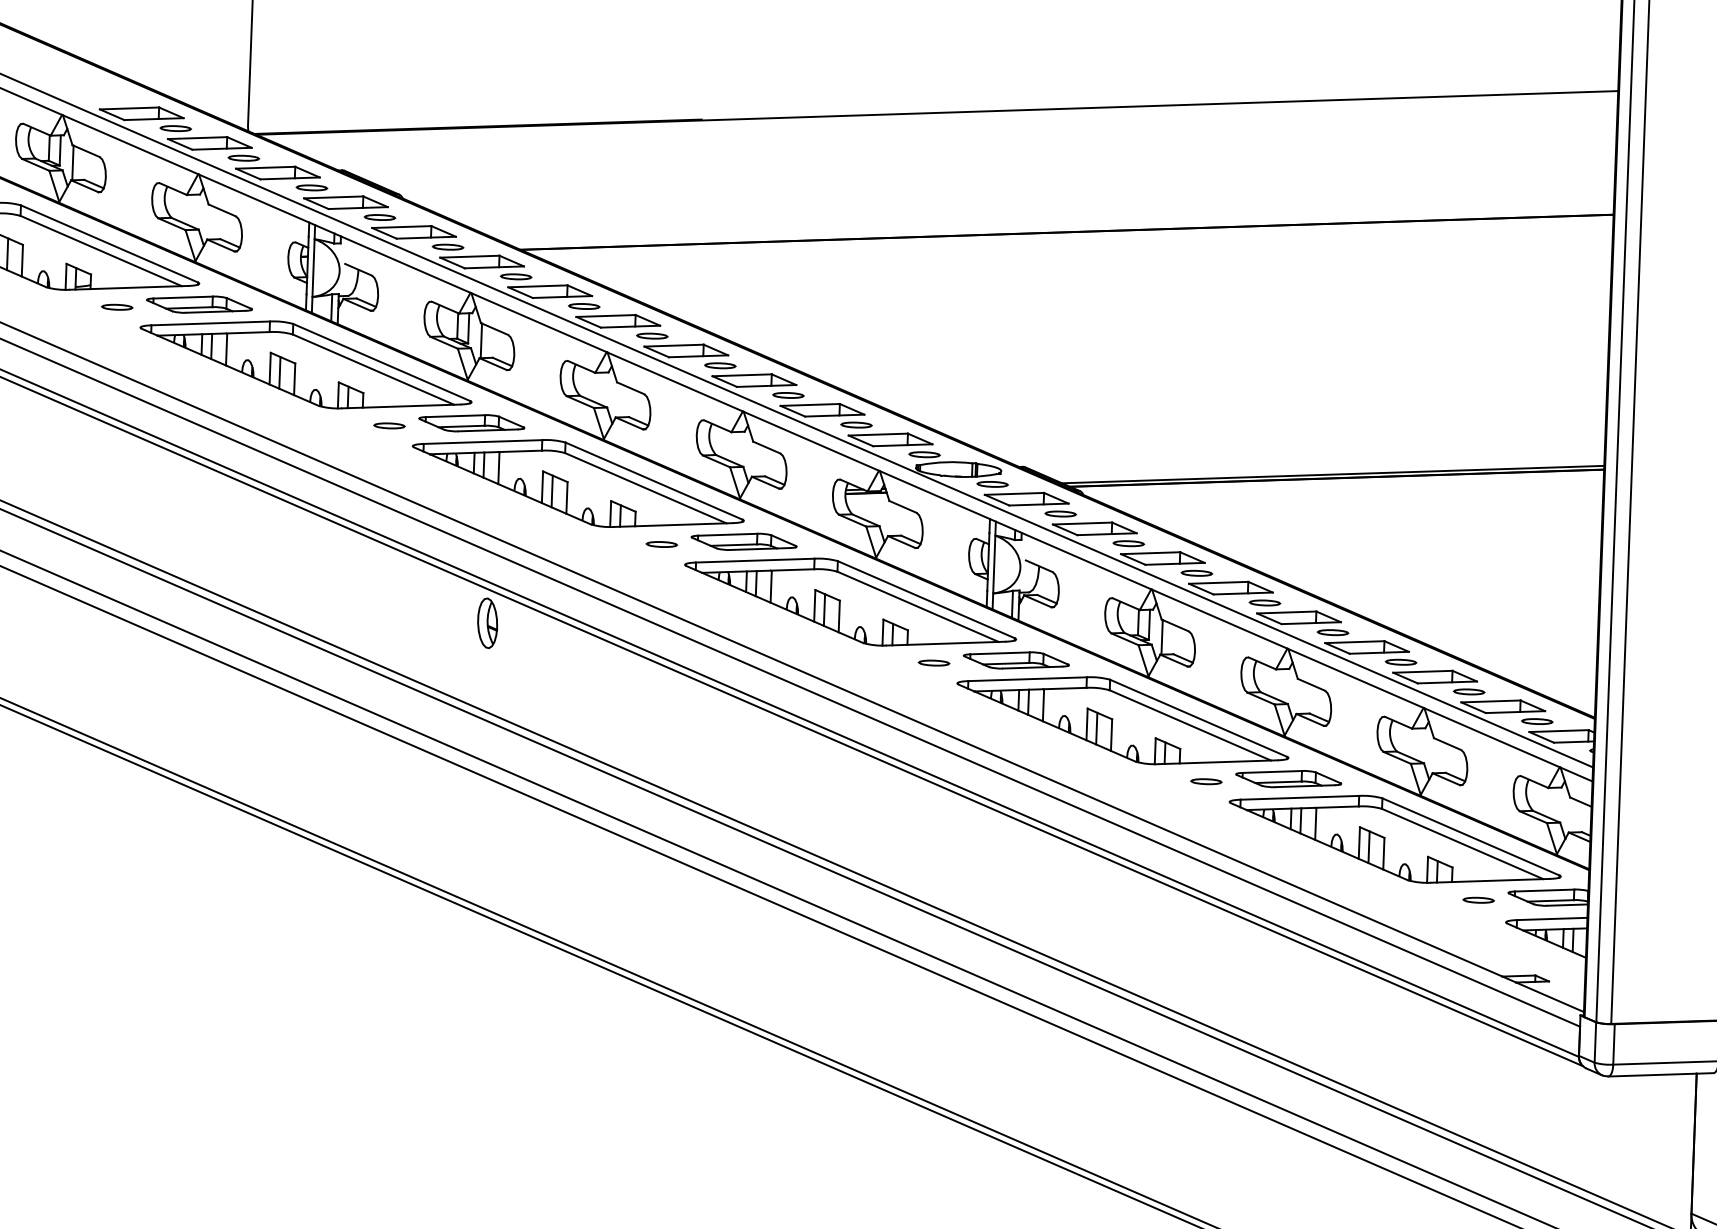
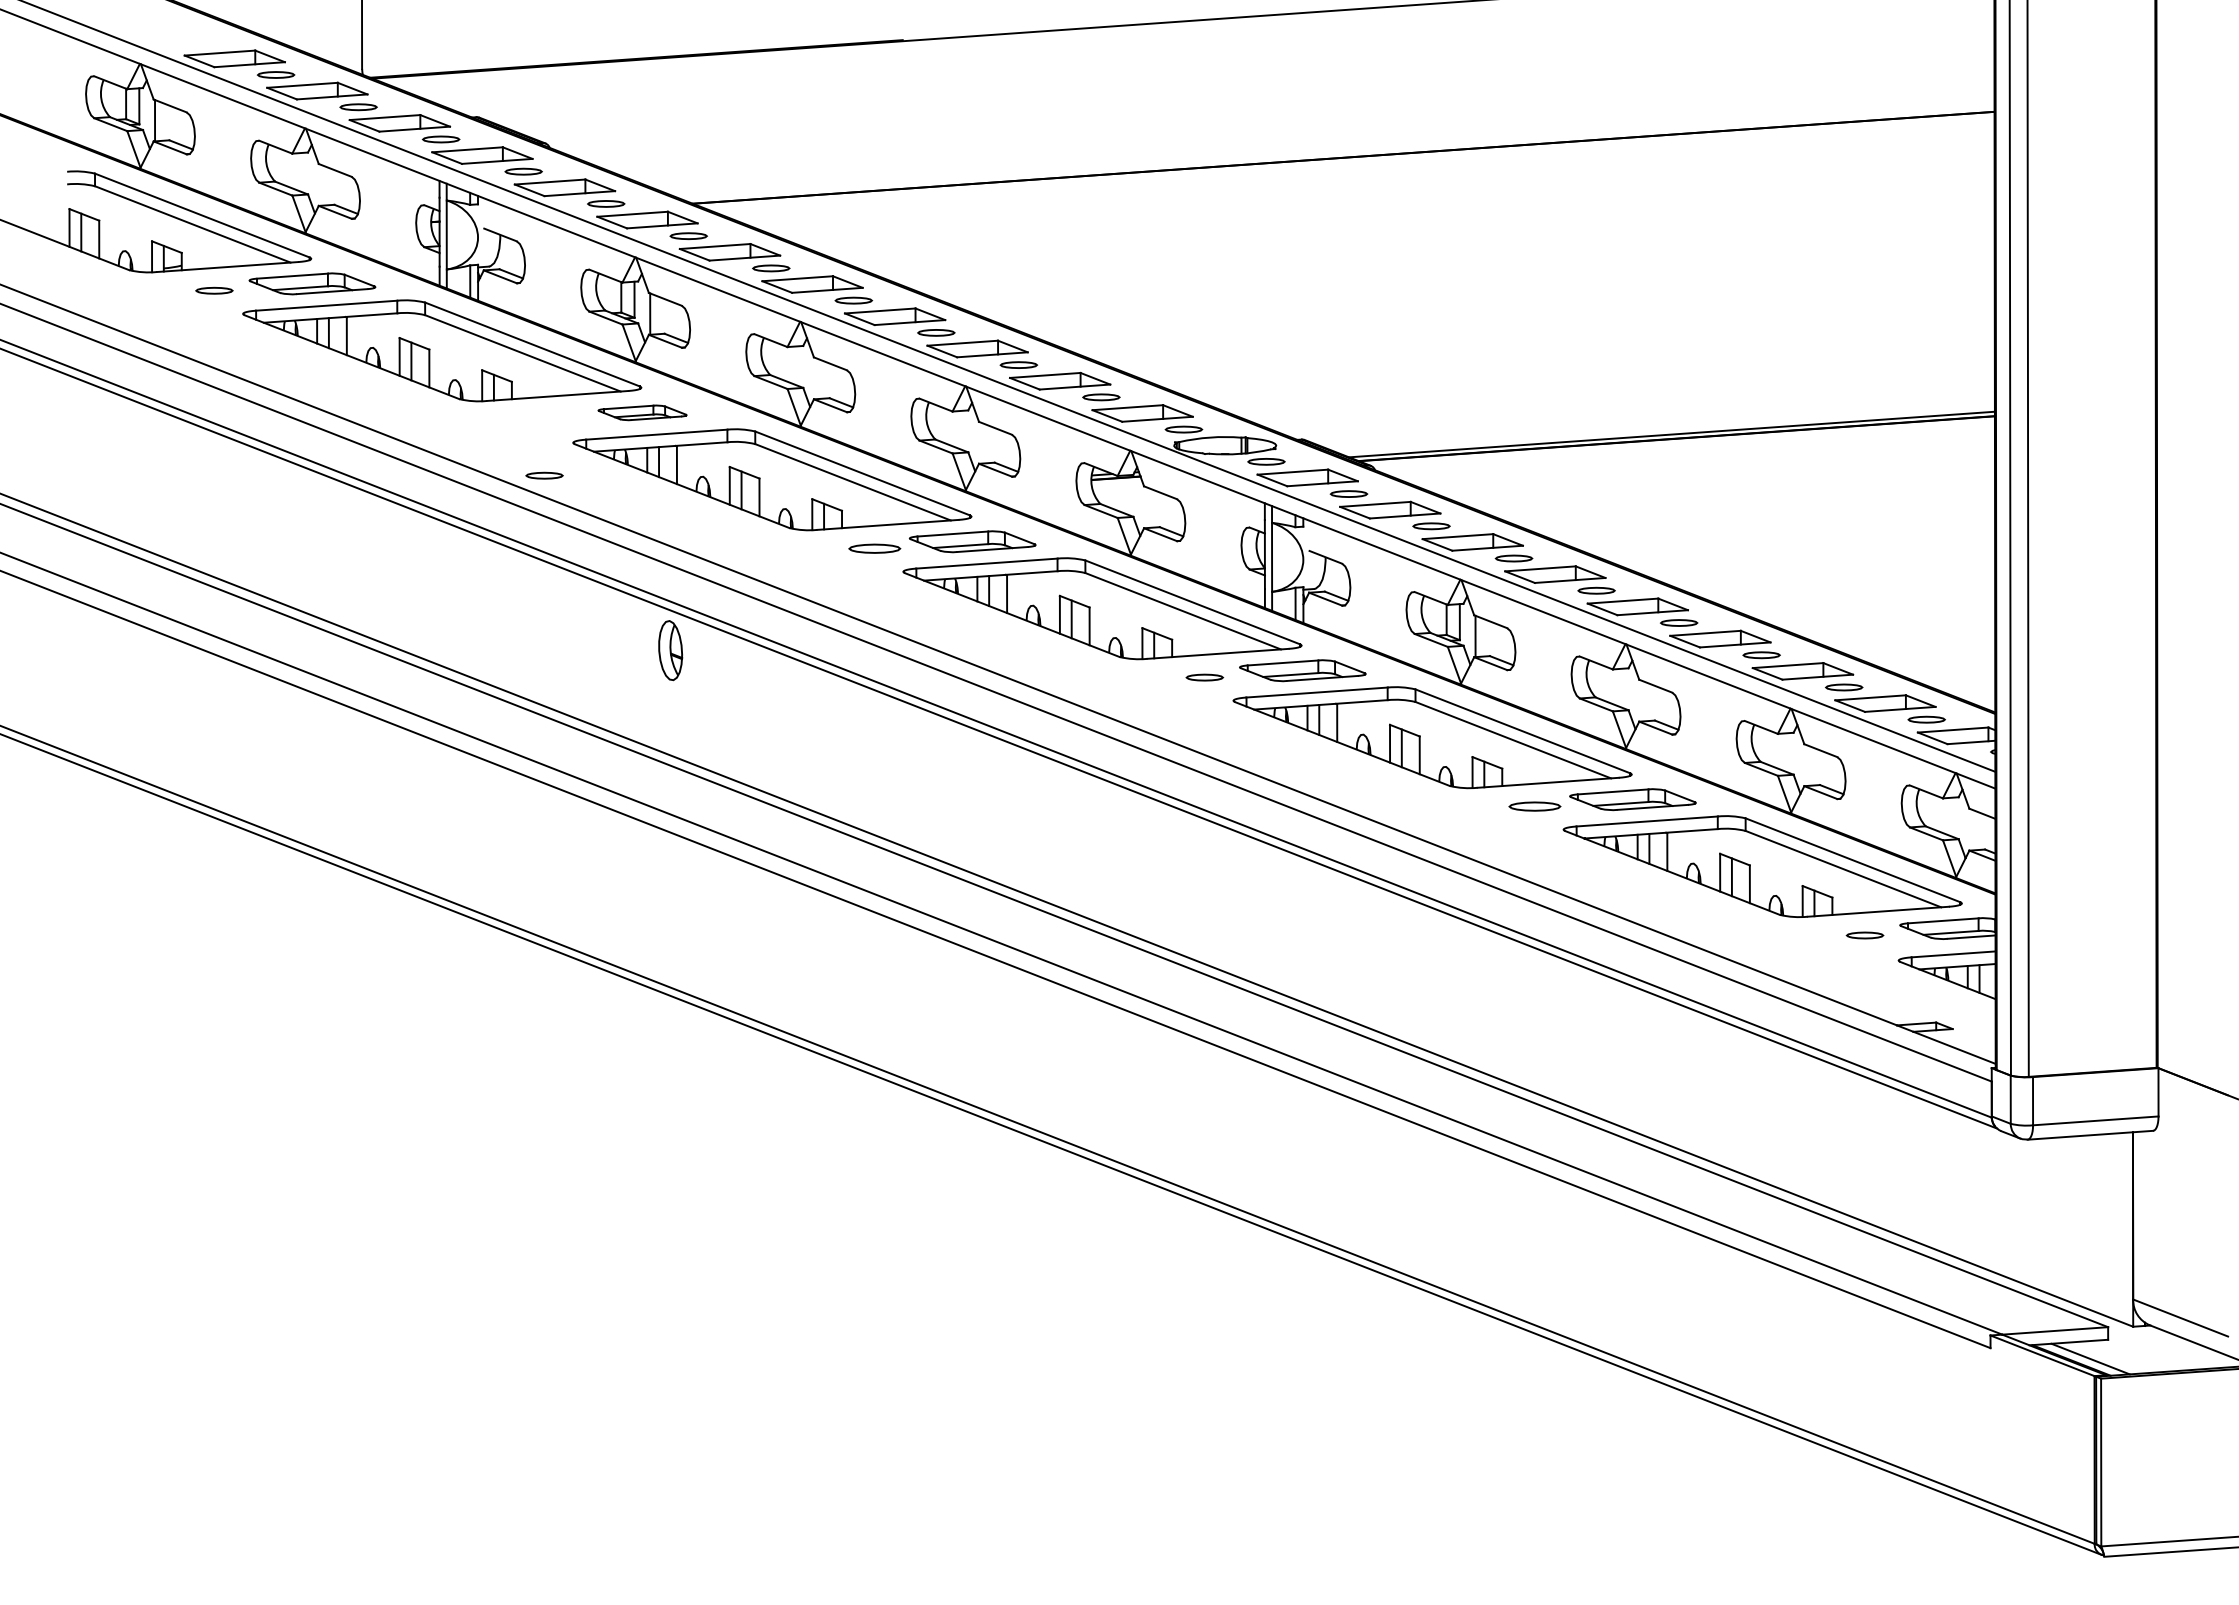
part: (471, 423) -> (642, 412), size x0.7
part: (389, 425) -> (544, 475), moved
part: (661, 544) -> (874, 548), size x1.4
part: (1206, 781) -> (1534, 806), size x1.4

